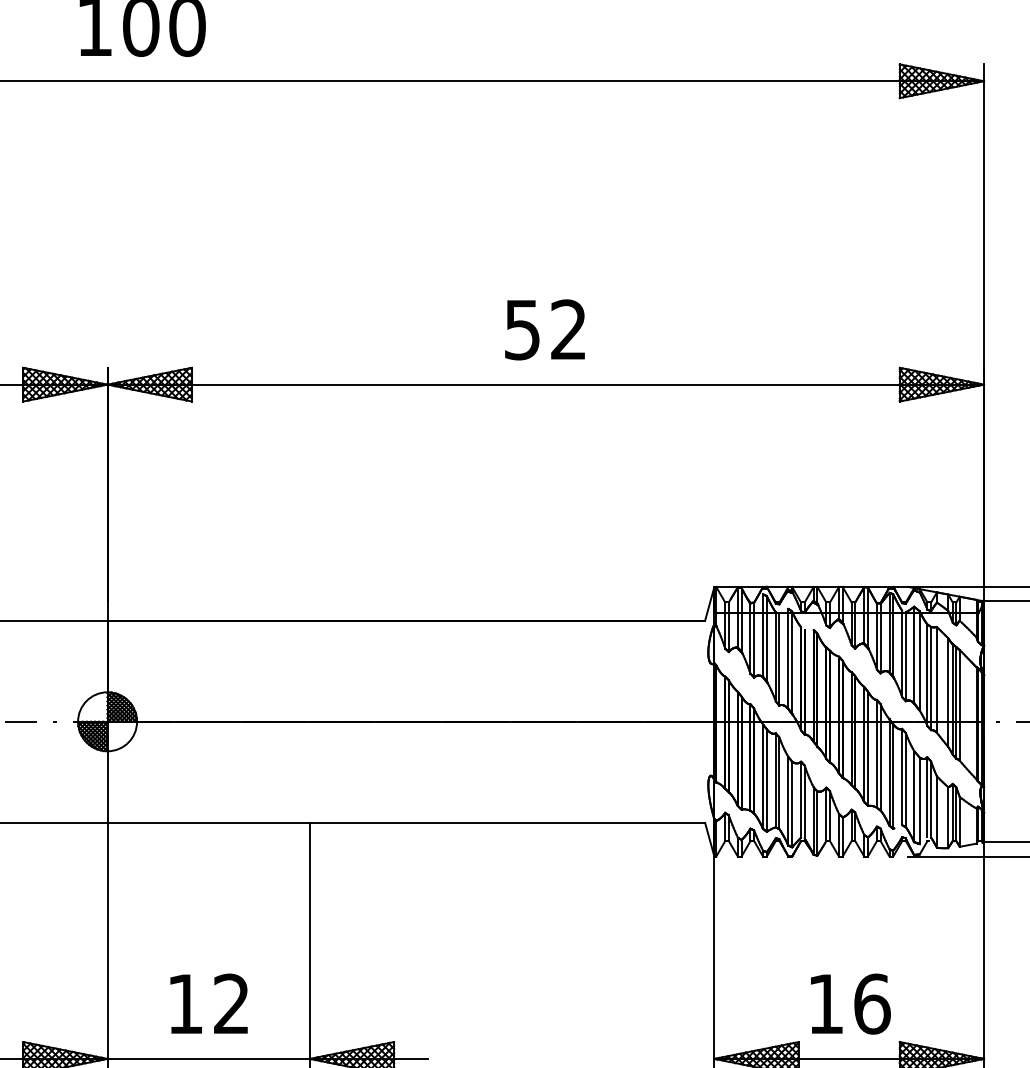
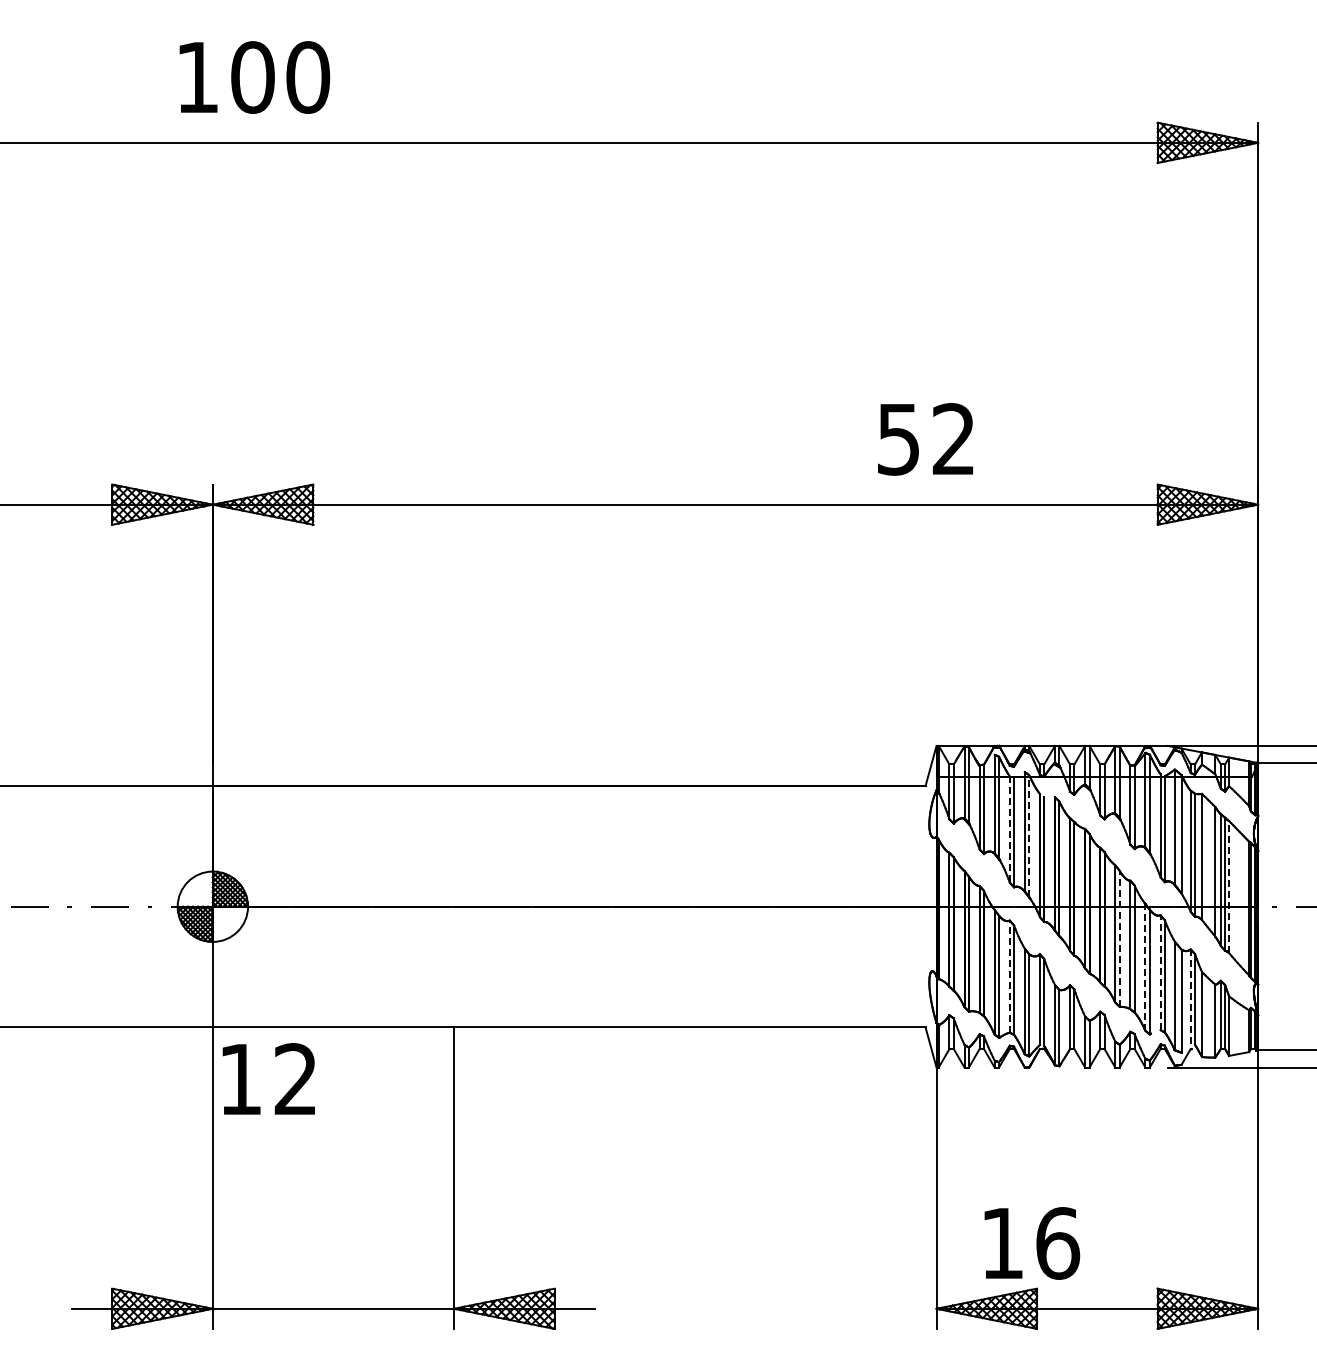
text: (544, 330) -> (925, 439), moved
line: (775, 656) -> (1009, 828), solid -> dashed
line: (792, 662) -> (1029, 836), solid -> dashed
line: (960, 704) -> (1229, 886), solid -> dashed
line: (867, 748) -> (1119, 938), solid -> dashed
line: (889, 771) -> (1145, 966), solid -> dashed
line: (902, 776) -> (1160, 972), solid -> dashed
line: (775, 780) -> (1009, 976), solid -> dashed
line: (927, 796) -> (1190, 995), solid -> dashed
text: (208, 1003) -> (268, 1078), moved
text: (851, 1004) -> (1032, 1243), moved

